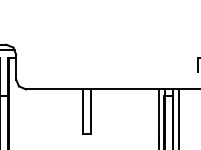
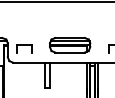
part: (129, 58) -> (70, 45), added
part: (46, 63) -> (24, 48), added

